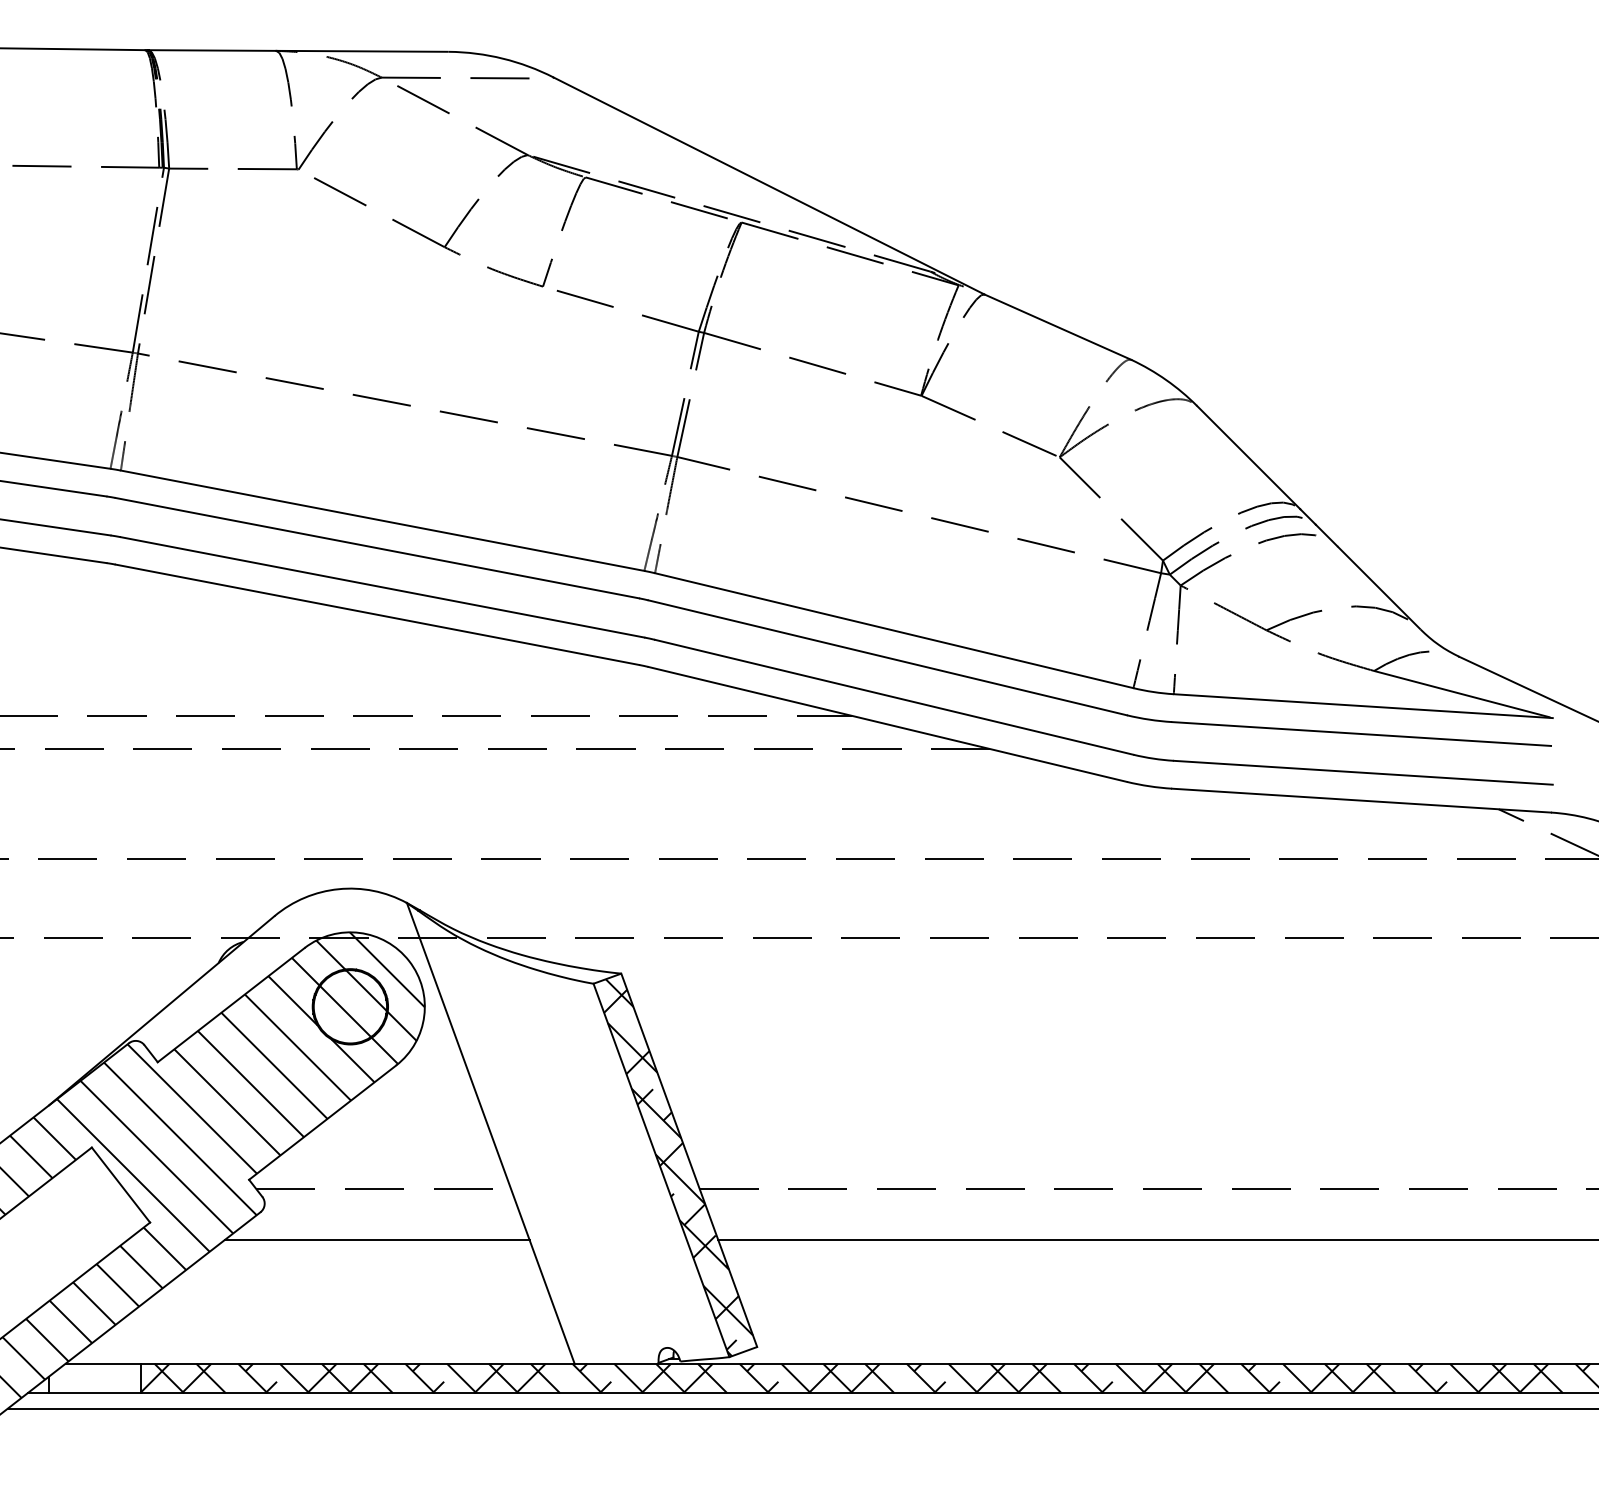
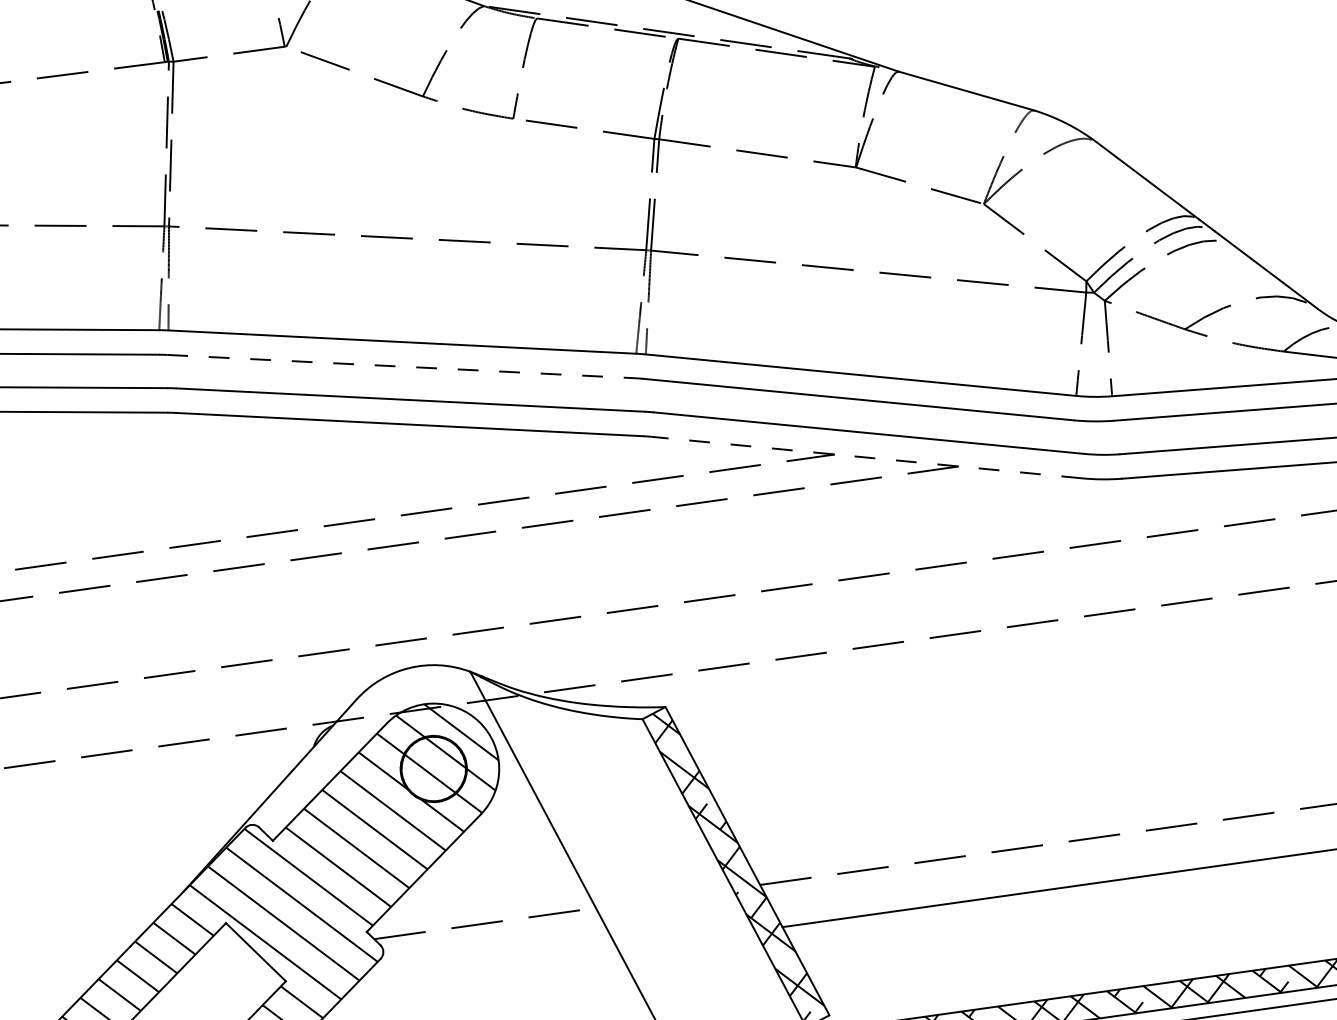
line: (377, 548) -> (401, 366), solid -> dashed
line: (887, 724) -> (866, 457), solid -> dashed
line: (376, 1240) -> (485, 969), removed

